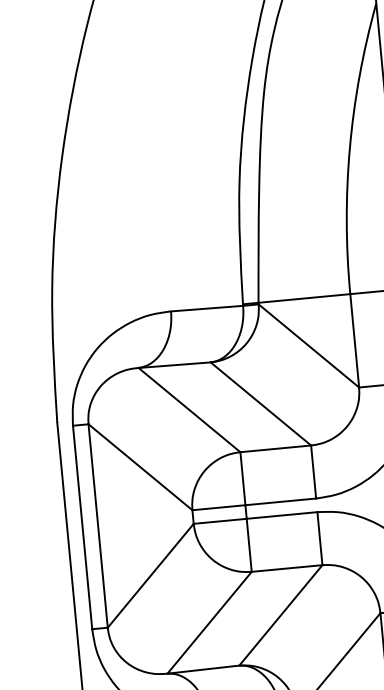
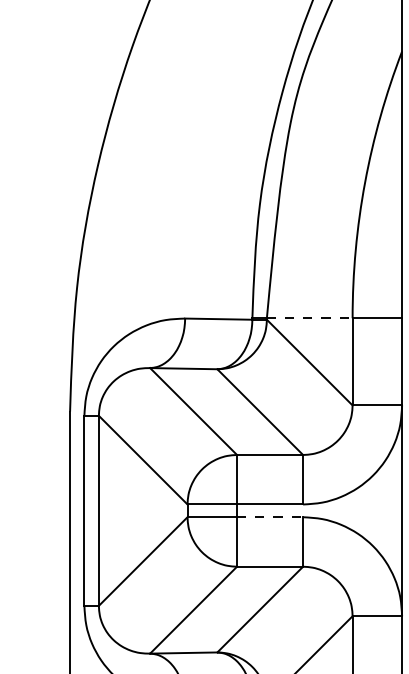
line: (304, 298) -> (309, 318), solid -> dashed
line: (282, 515) -> (270, 517), solid -> dashed

